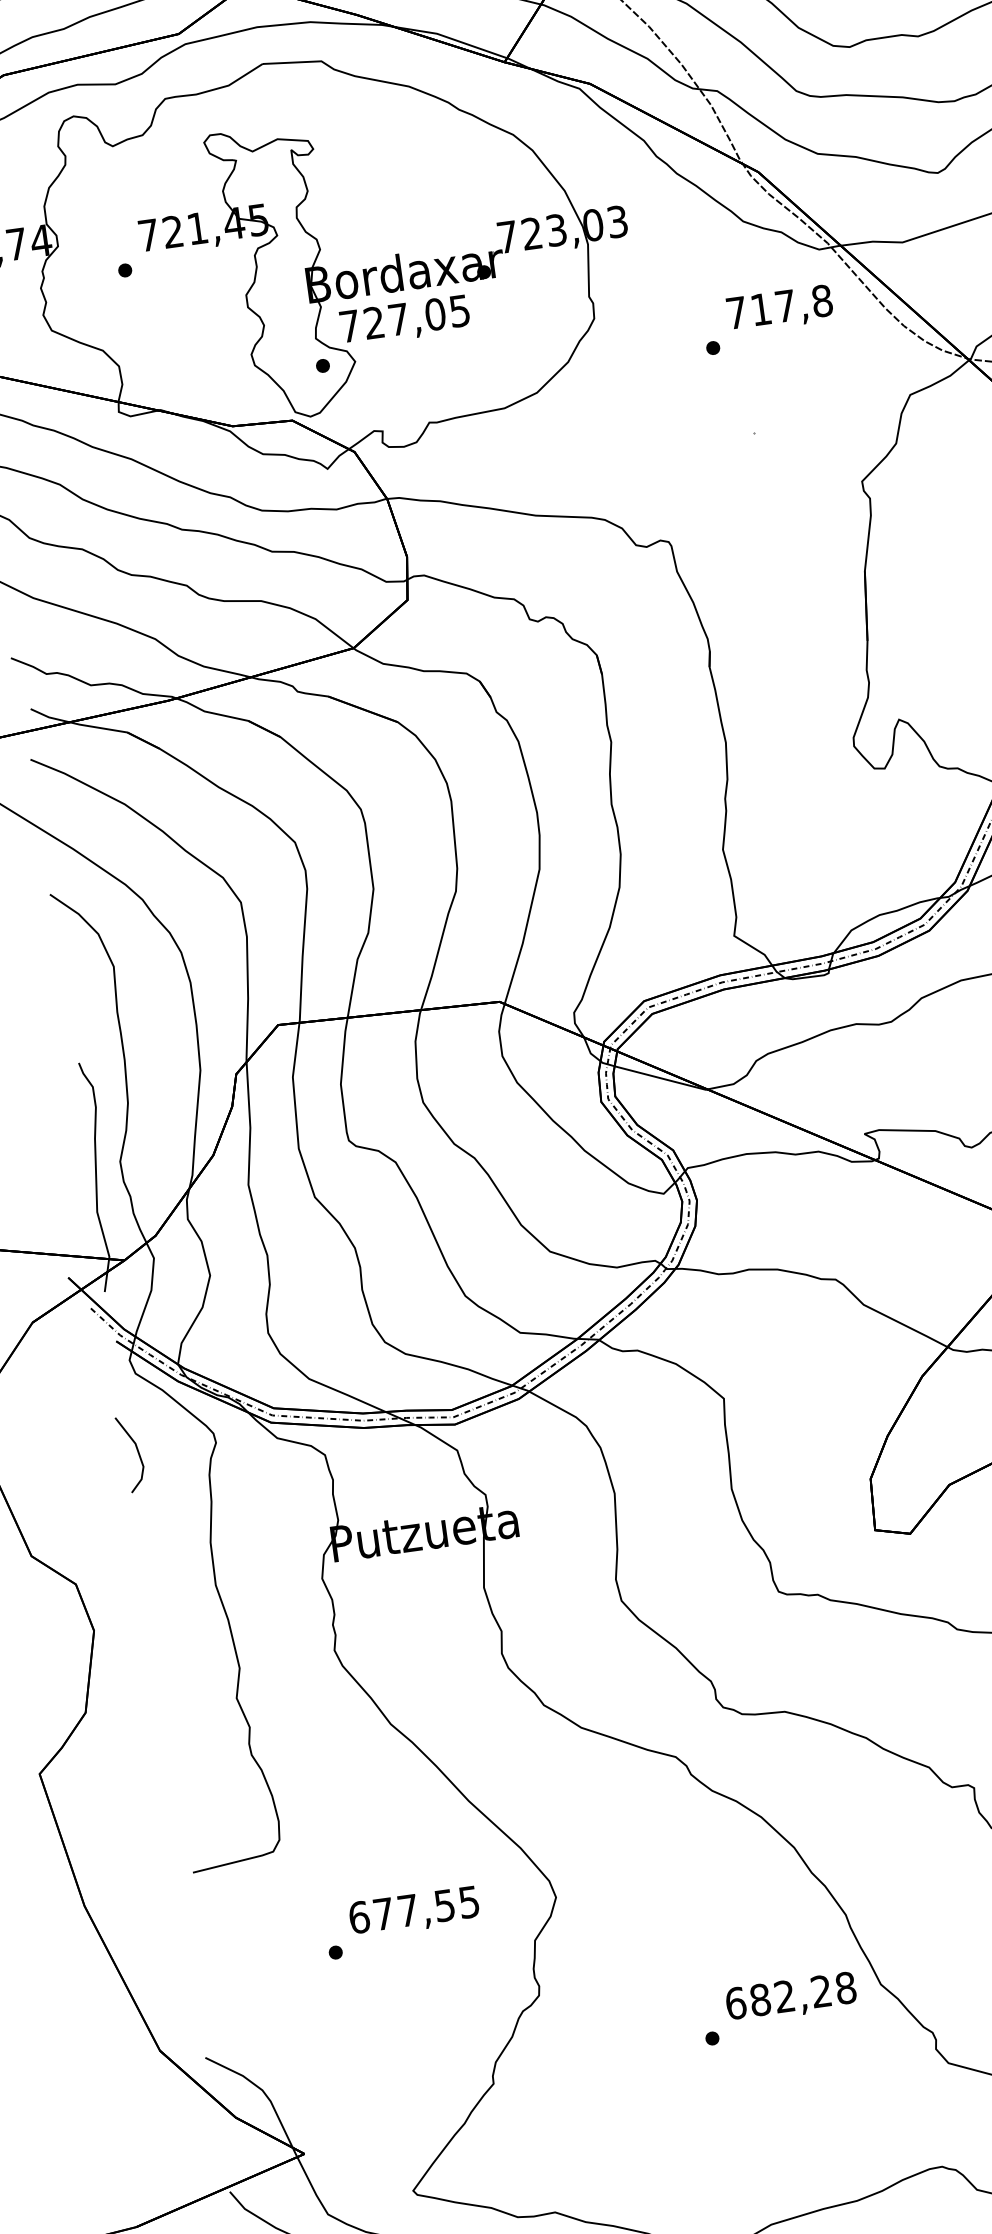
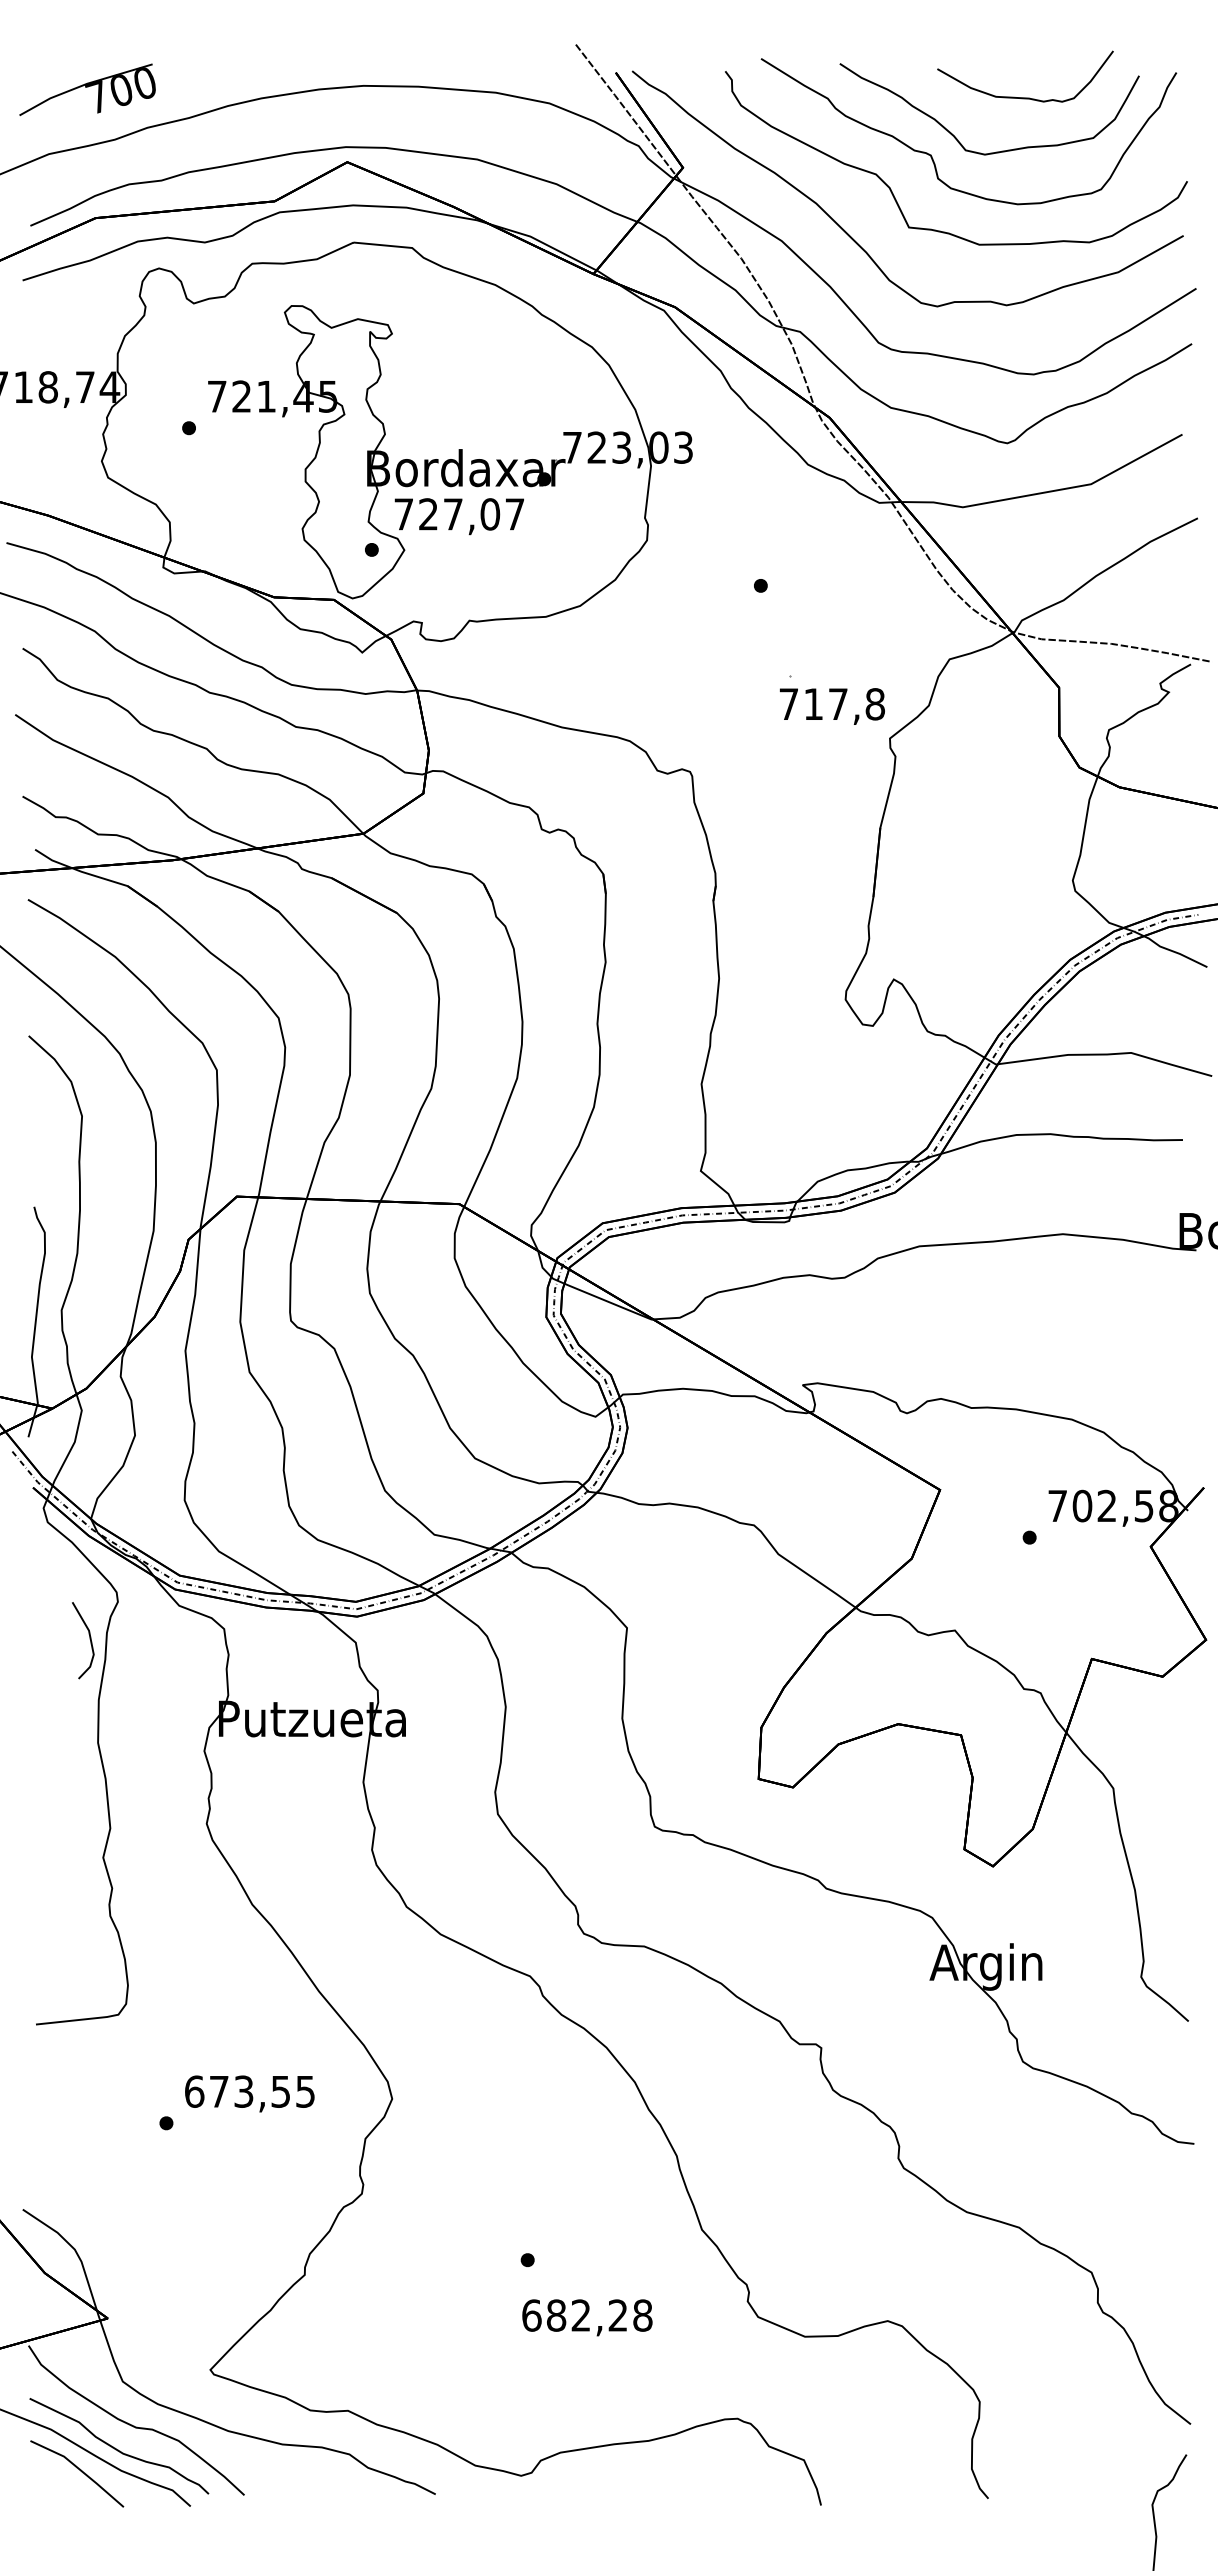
text: (780, 309) -> (832, 706), moved
text: (459, 311) -> (514, 514), 727,05 -> 727,07
line: (137, 1452) -> (89, 1639), moved
text: (407, 1910) -> (243, 2091), 677,55 -> 673,55
text: (791, 1997) -> (587, 2317), moved

